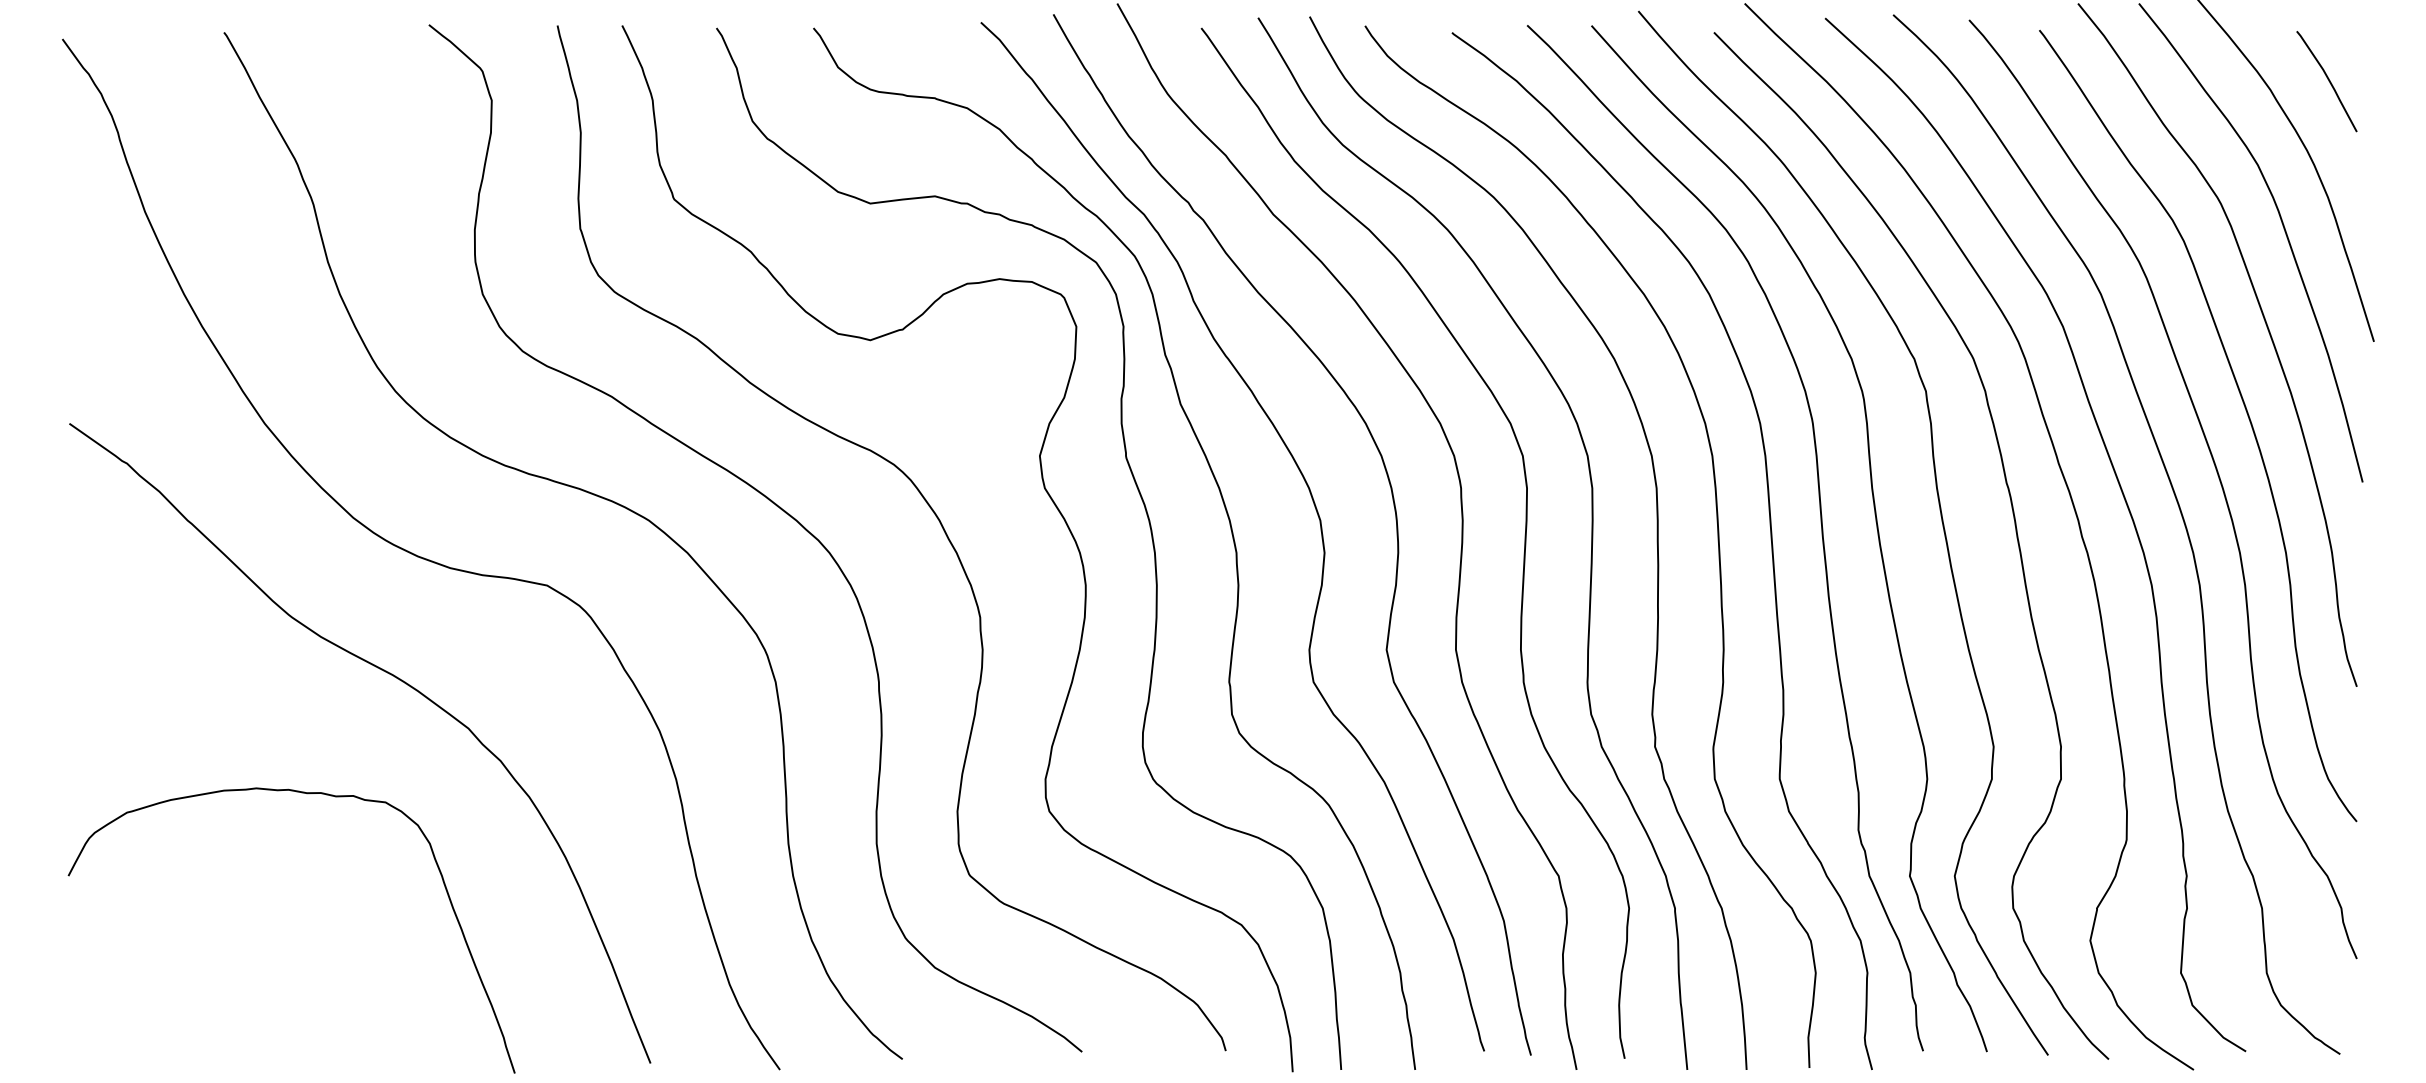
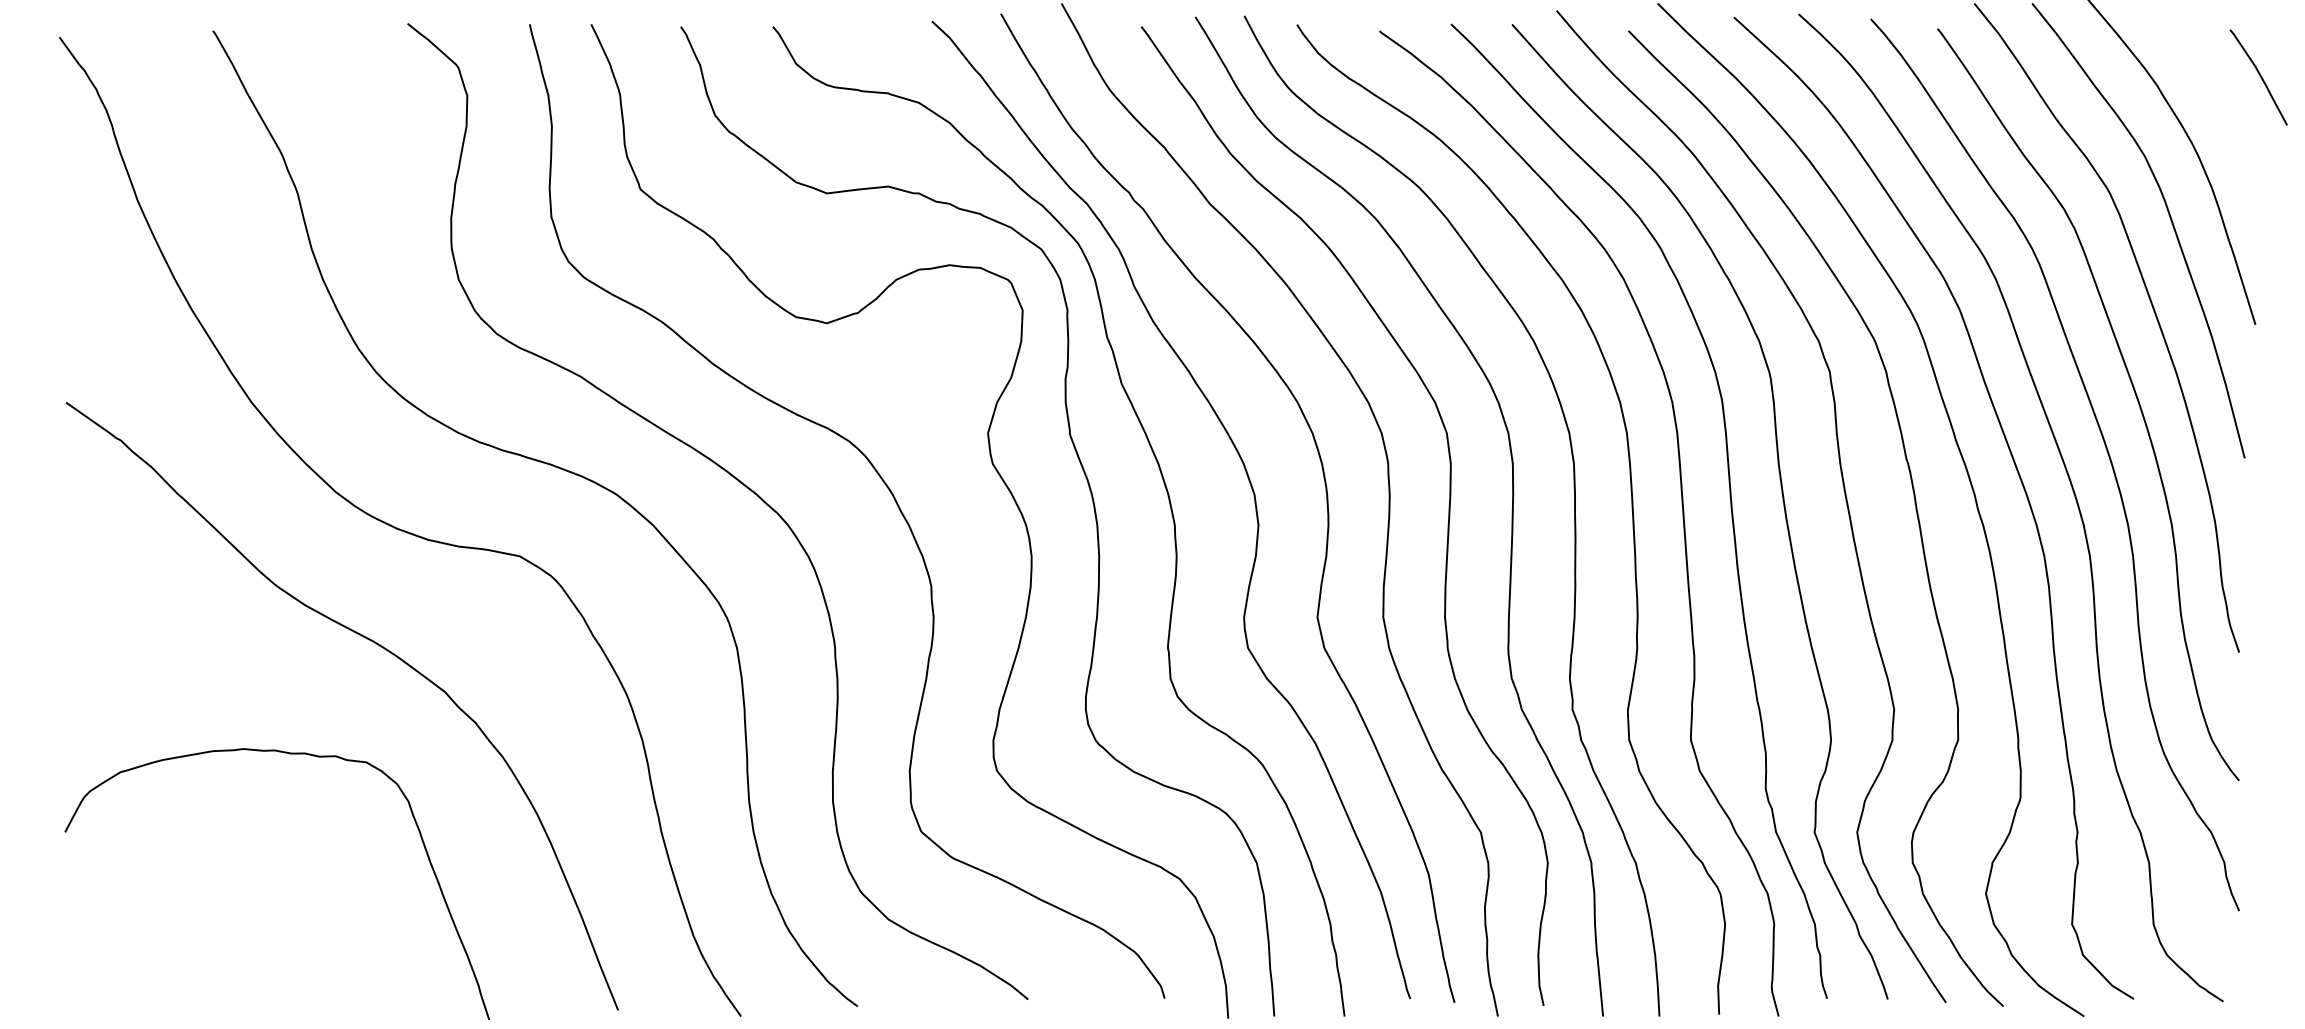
curve: (2327, 80) -> (2259, 76), moved

